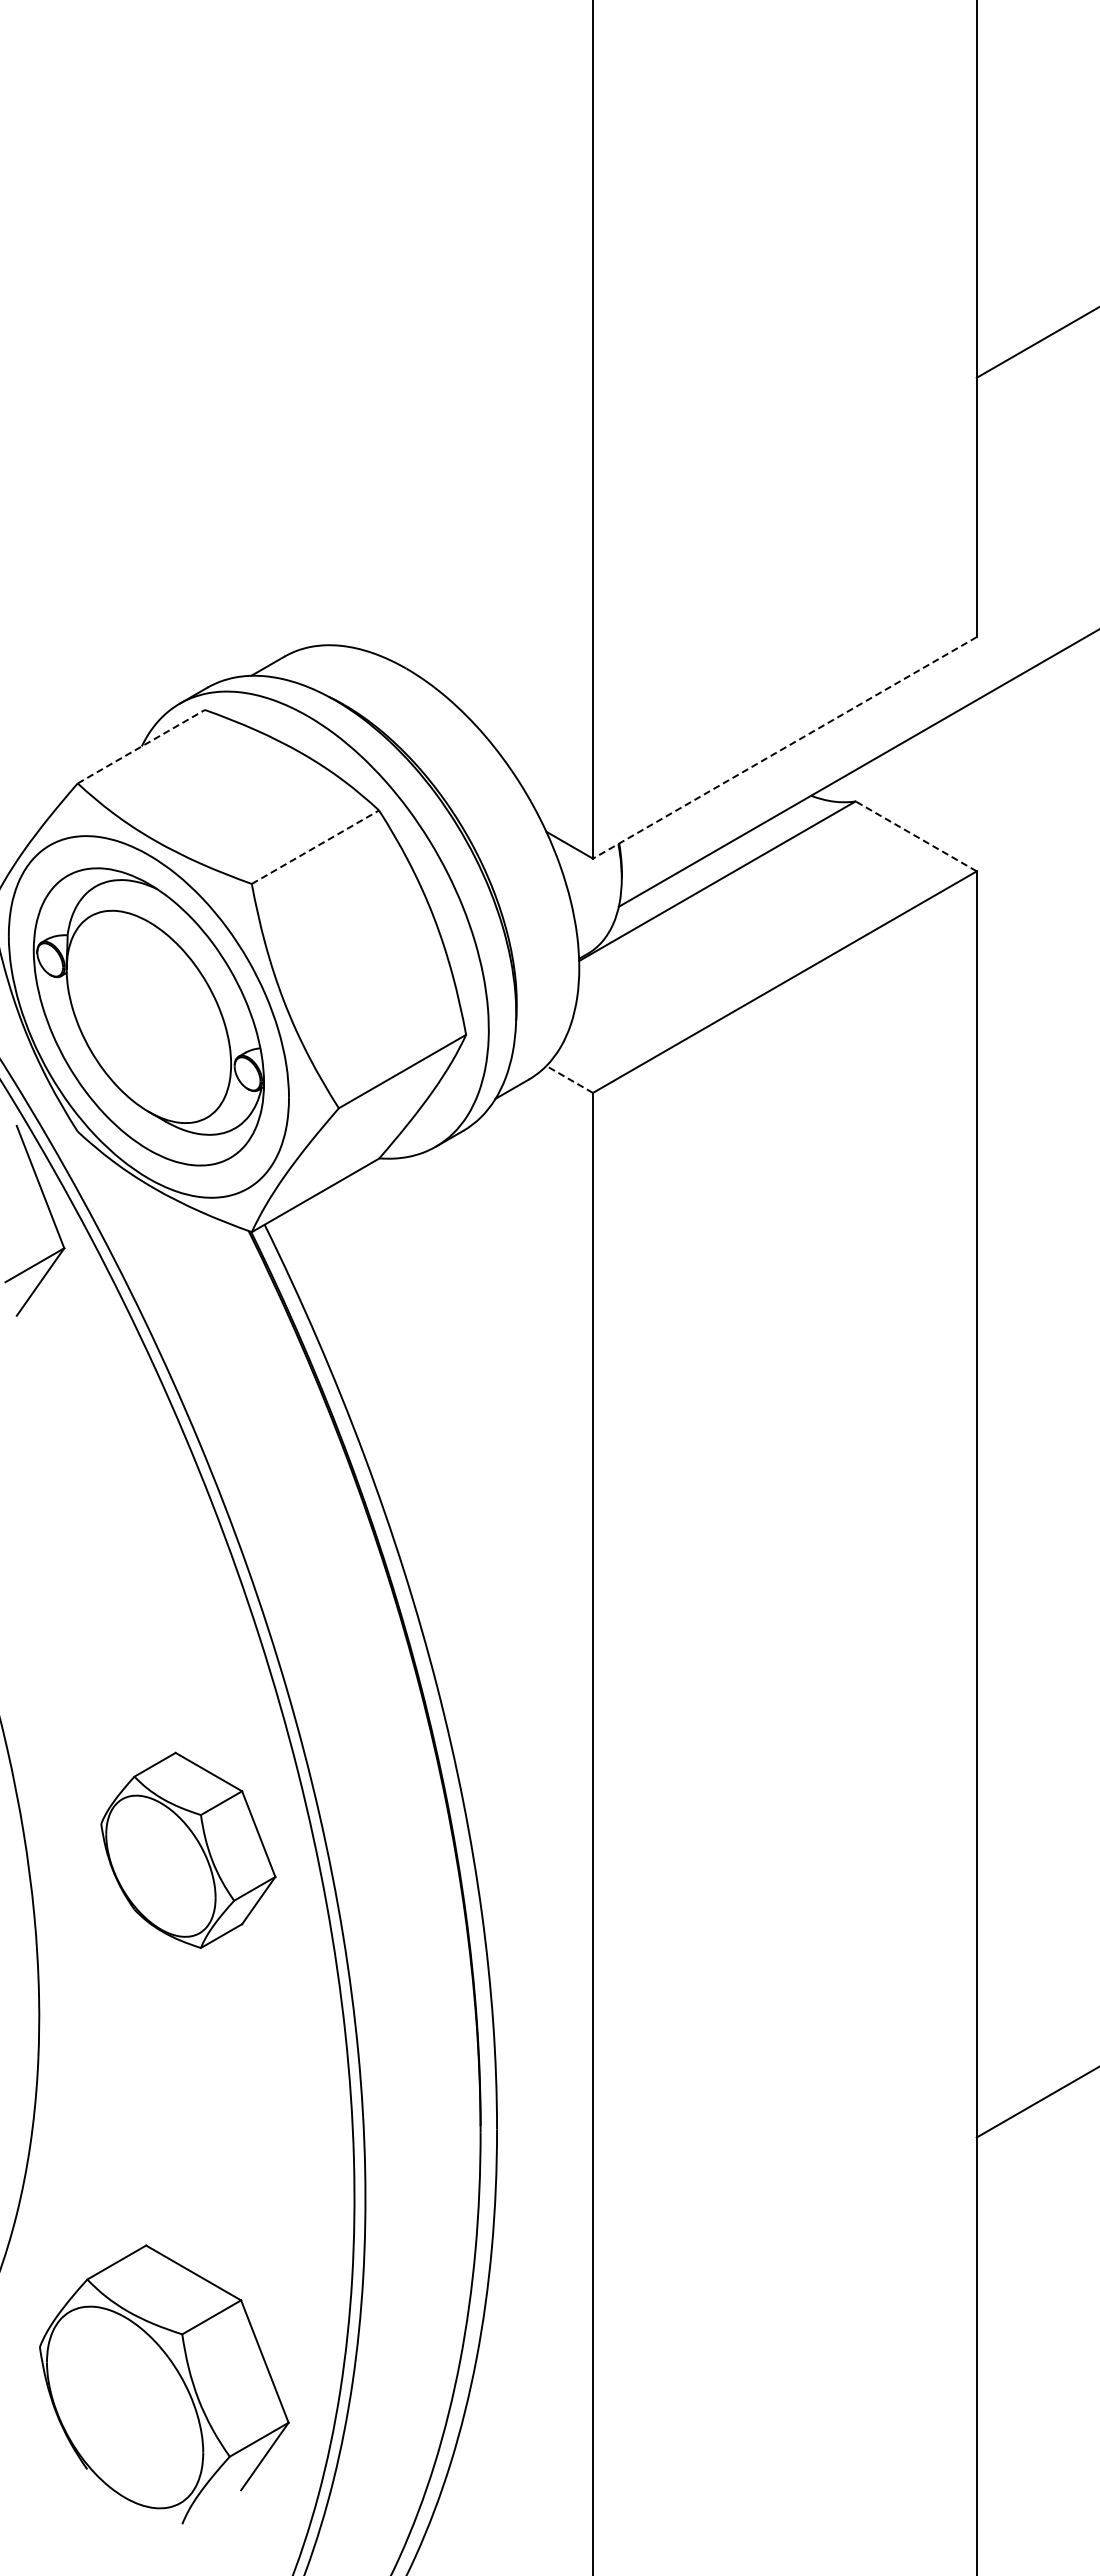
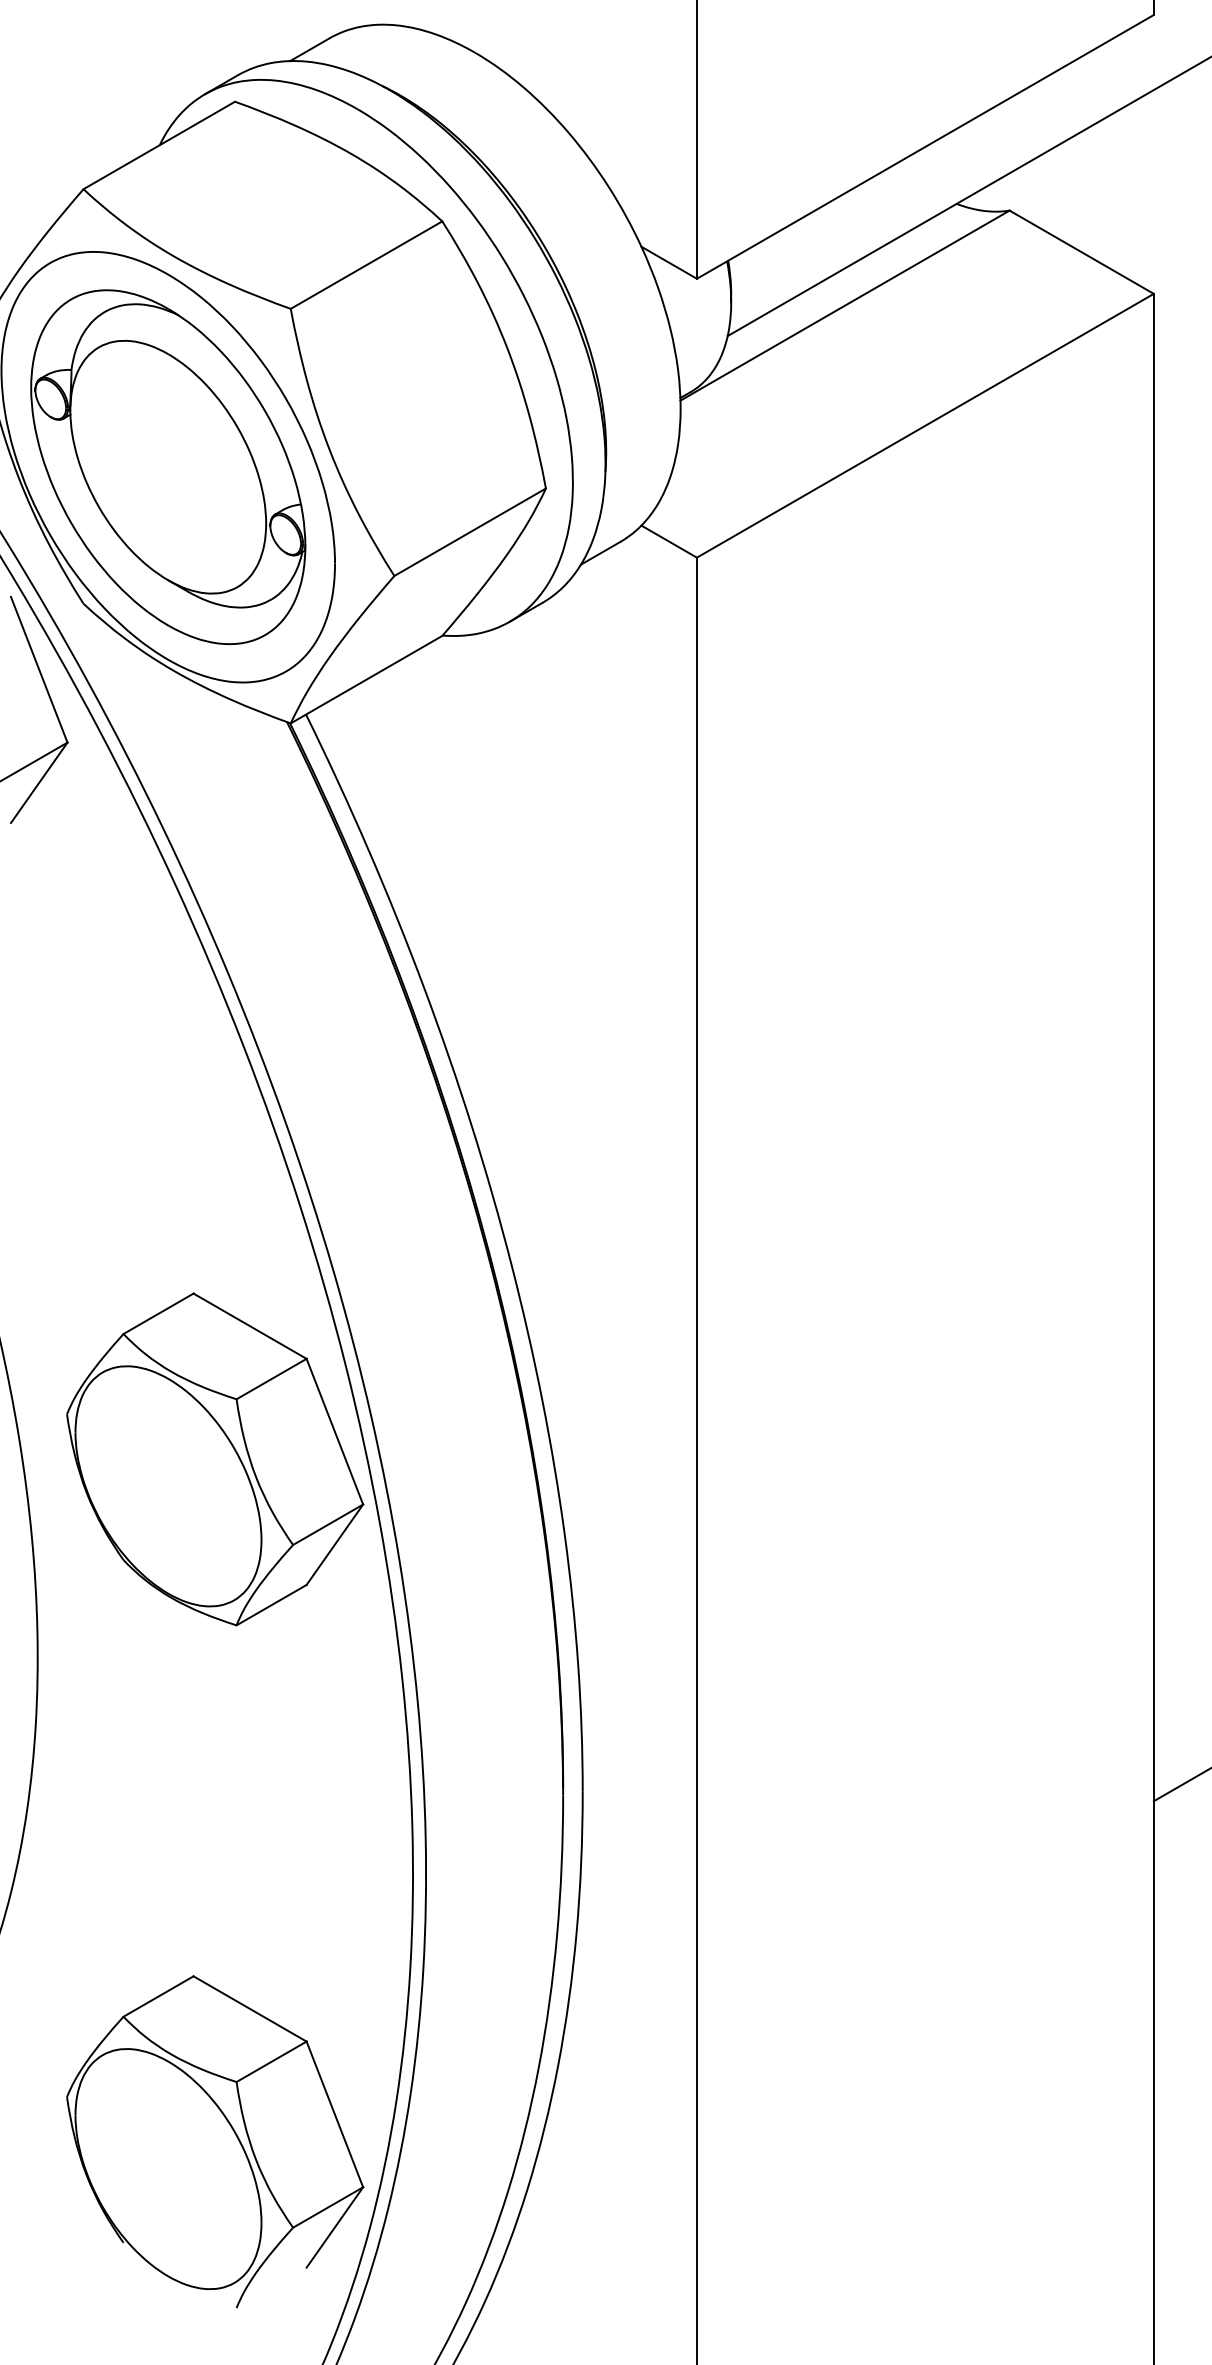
line: (141, 746) -> (159, 145), dashed -> solid
line: (784, 747) -> (924, 146), dashed -> solid
line: (916, 836) -> (1082, 252), dashed -> solid
line: (315, 846) -> (366, 264), dashed -> solid
line: (569, 1079) -> (668, 541), dashed -> solid
part: (188, 1850) -> (215, 1459), size x1.43
part: (164, 2384) -> (215, 2141), moved

